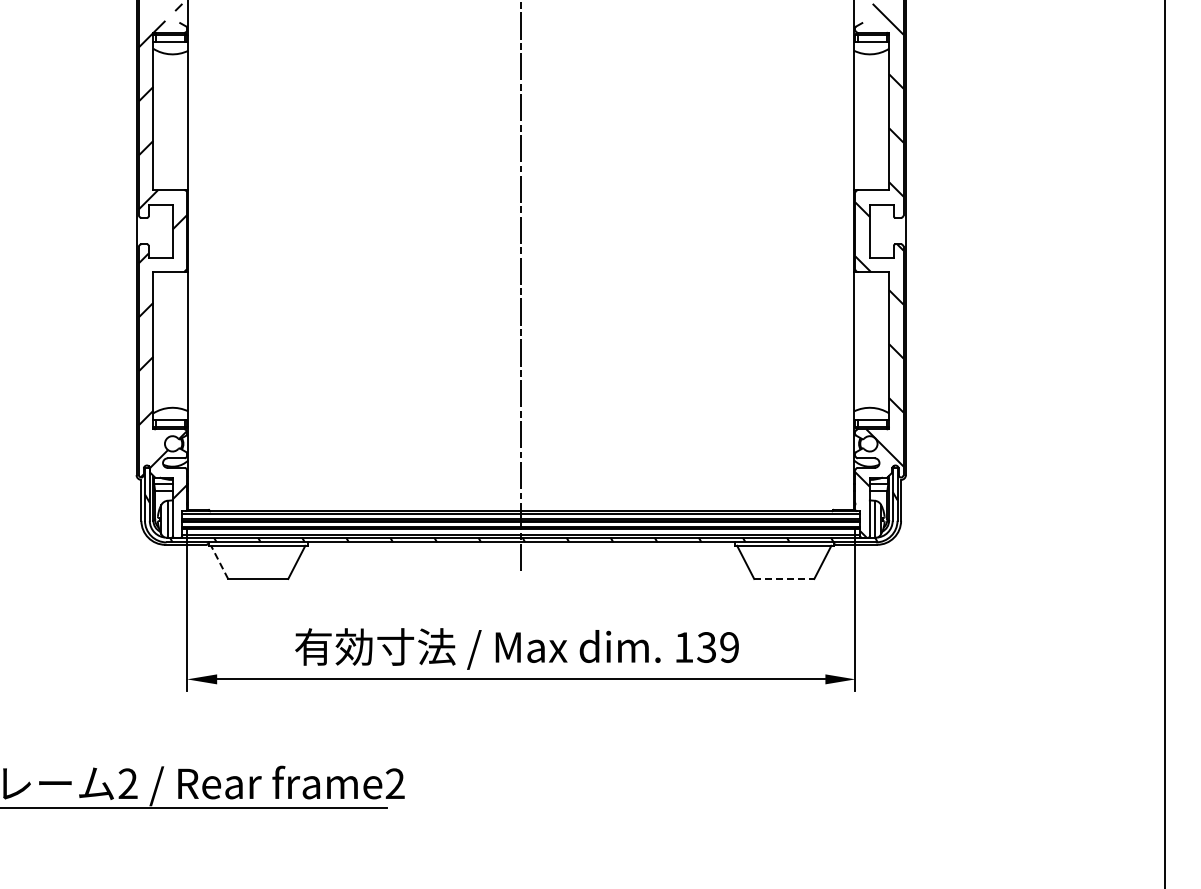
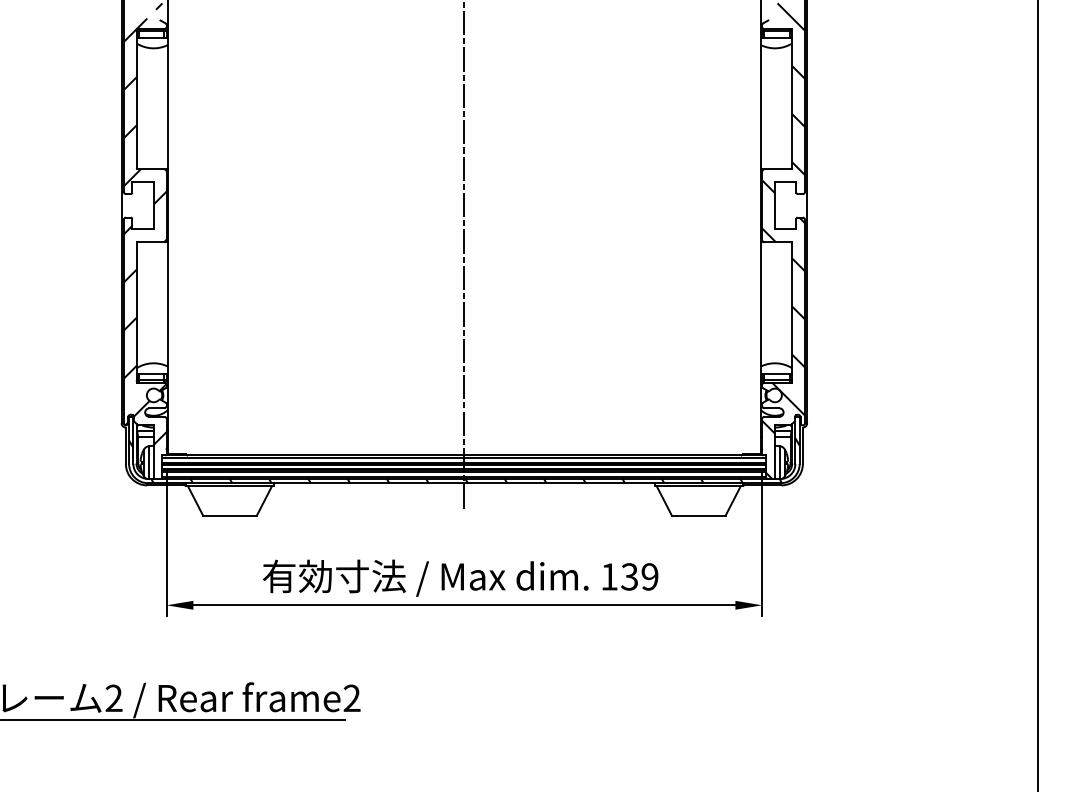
line: (219, 562) -> (195, 501), dashed -> solid
line: (784, 578) -> (698, 515), dashed -> solid

